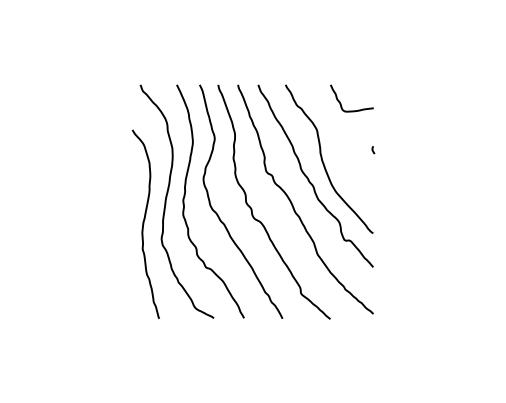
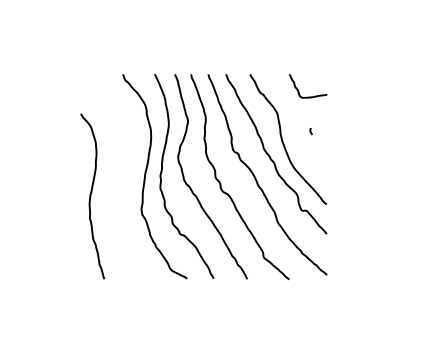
curve: (373, 150) -> (311, 131), moved
curve: (144, 223) -> (91, 195), moved

